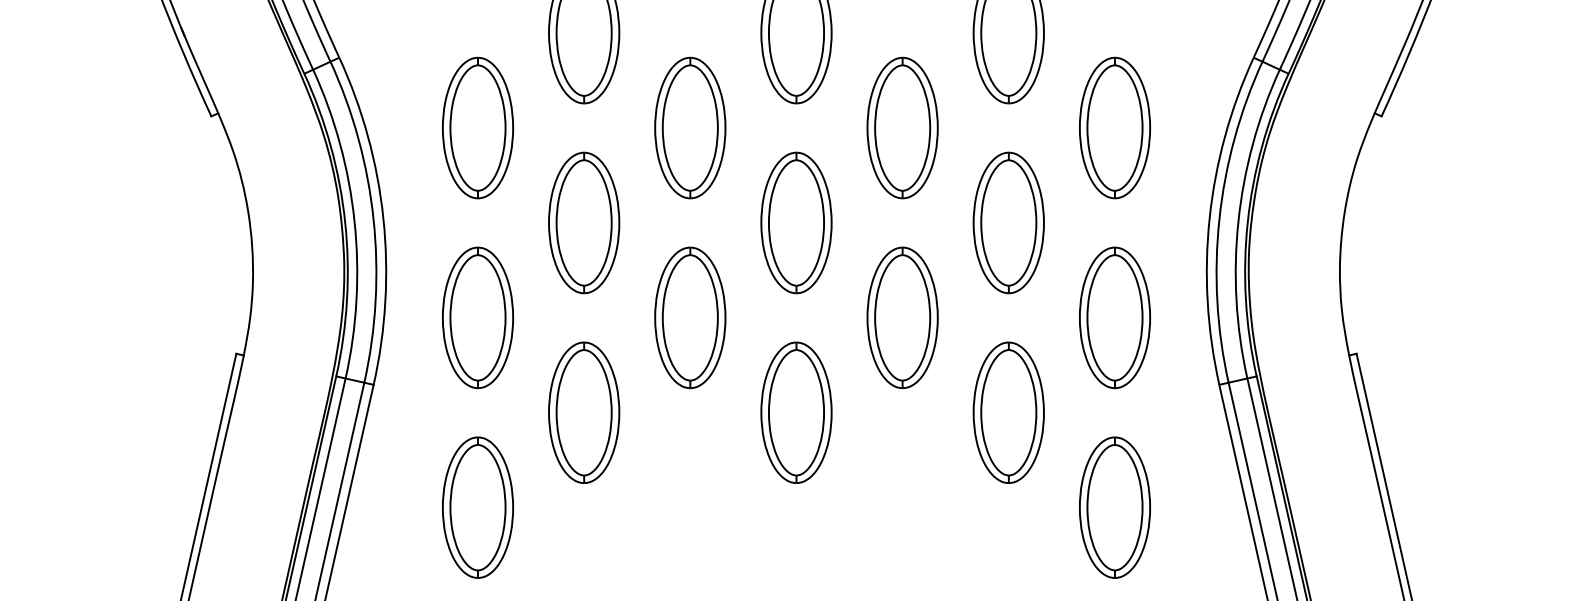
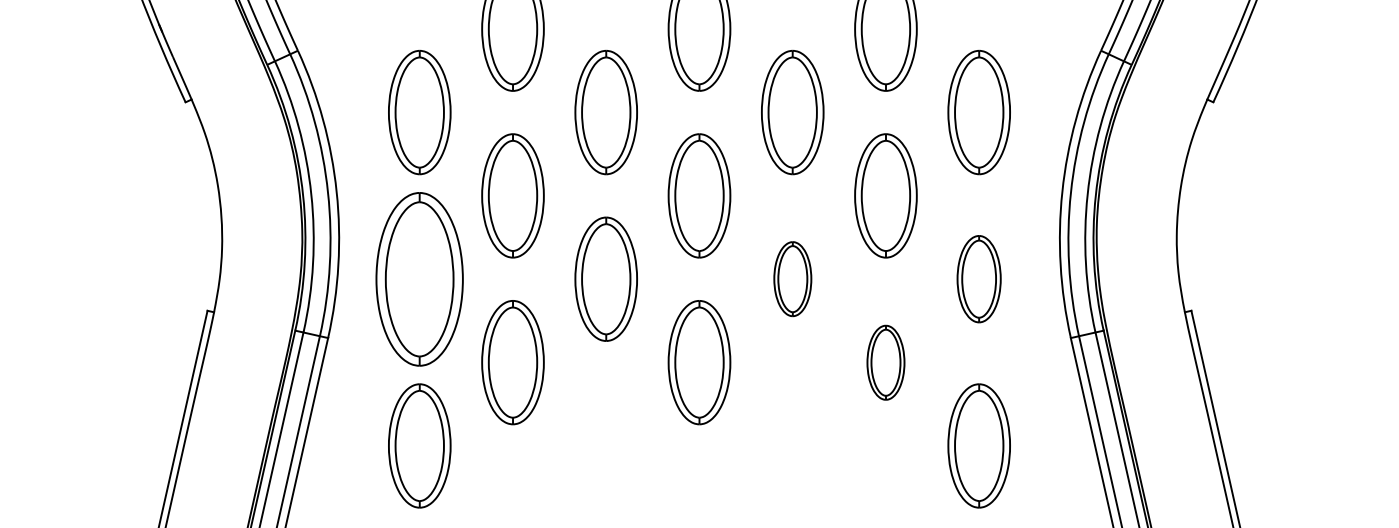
part: (477, 317) -> (419, 278), size x1.4
part: (902, 317) -> (792, 278), size x0.6
part: (1114, 317) -> (978, 278), size x0.7
part: (1008, 412) -> (885, 362), size x0.6

